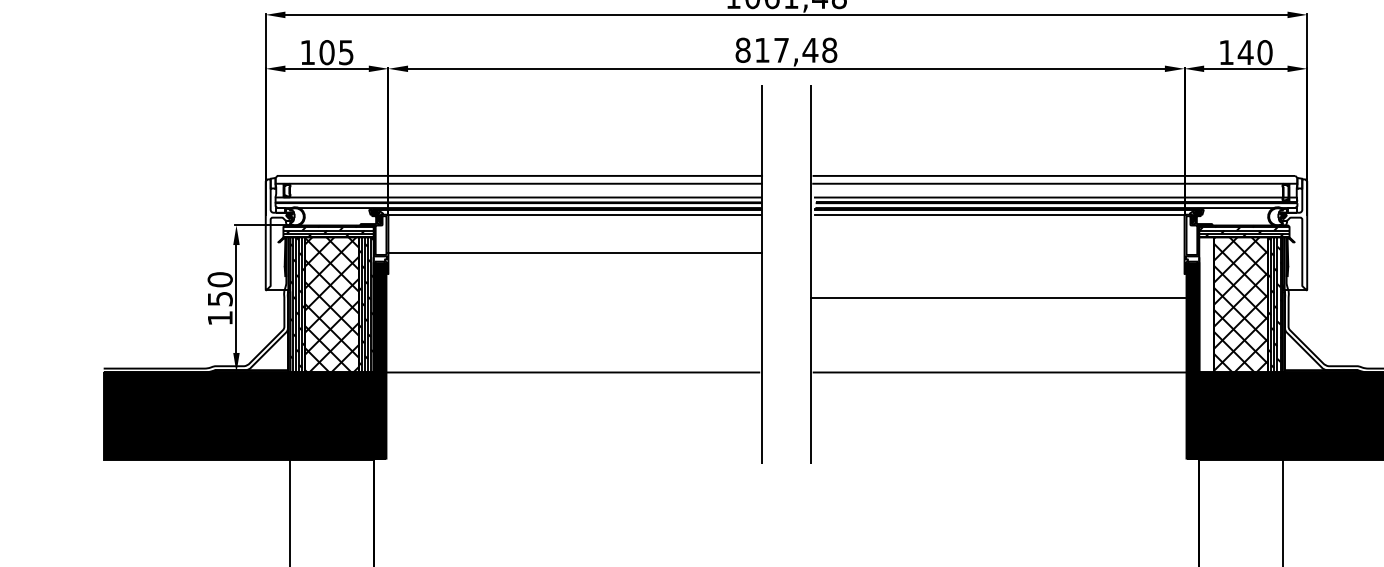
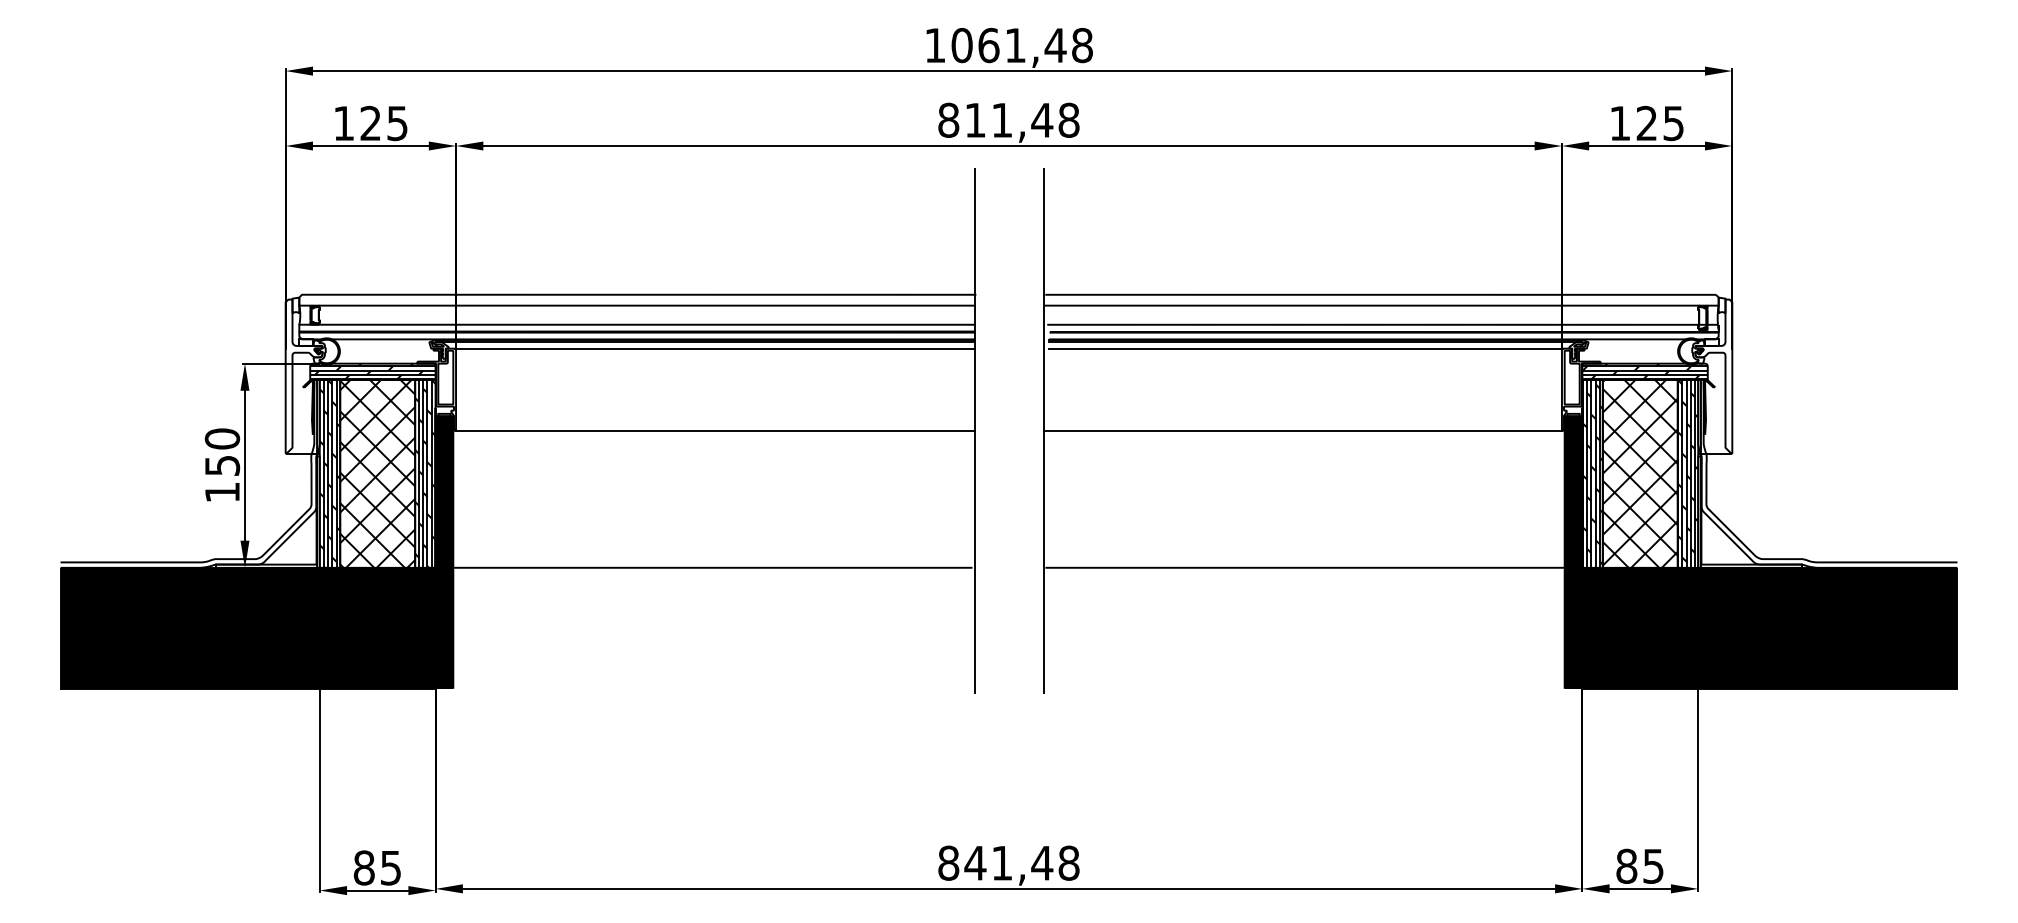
text: (781, 50) -> (1002, 120), 817,48 -> 811,48
text: (326, 52) -> (370, 123), 105 -> 125
text: (1254, 52) -> (1659, 123), 140 -> 125
line: (574, 253) -> (714, 431), moved
line: (997, 298) -> (1302, 431), moved
hatch: (1206, 304) -> (1592, 473), added

